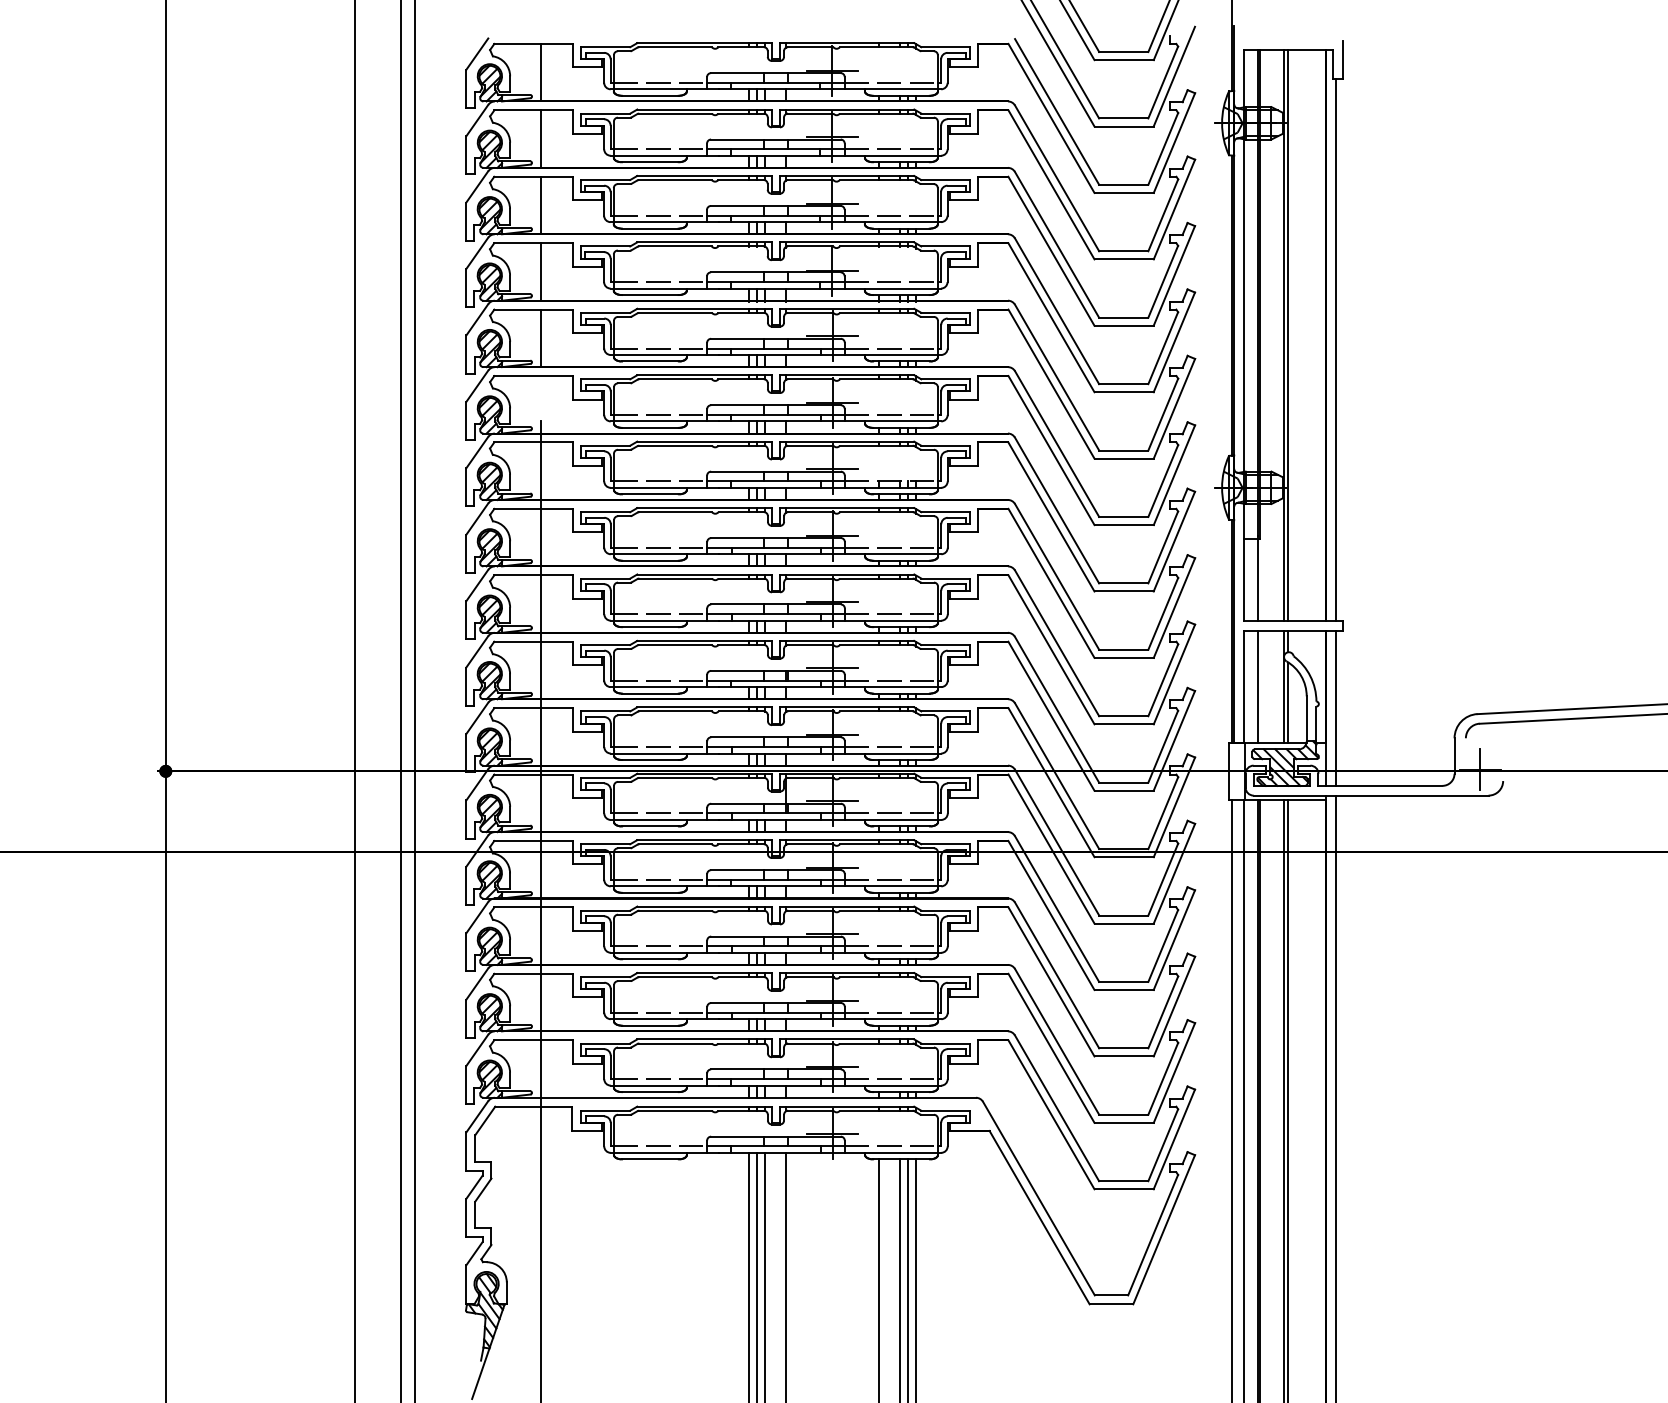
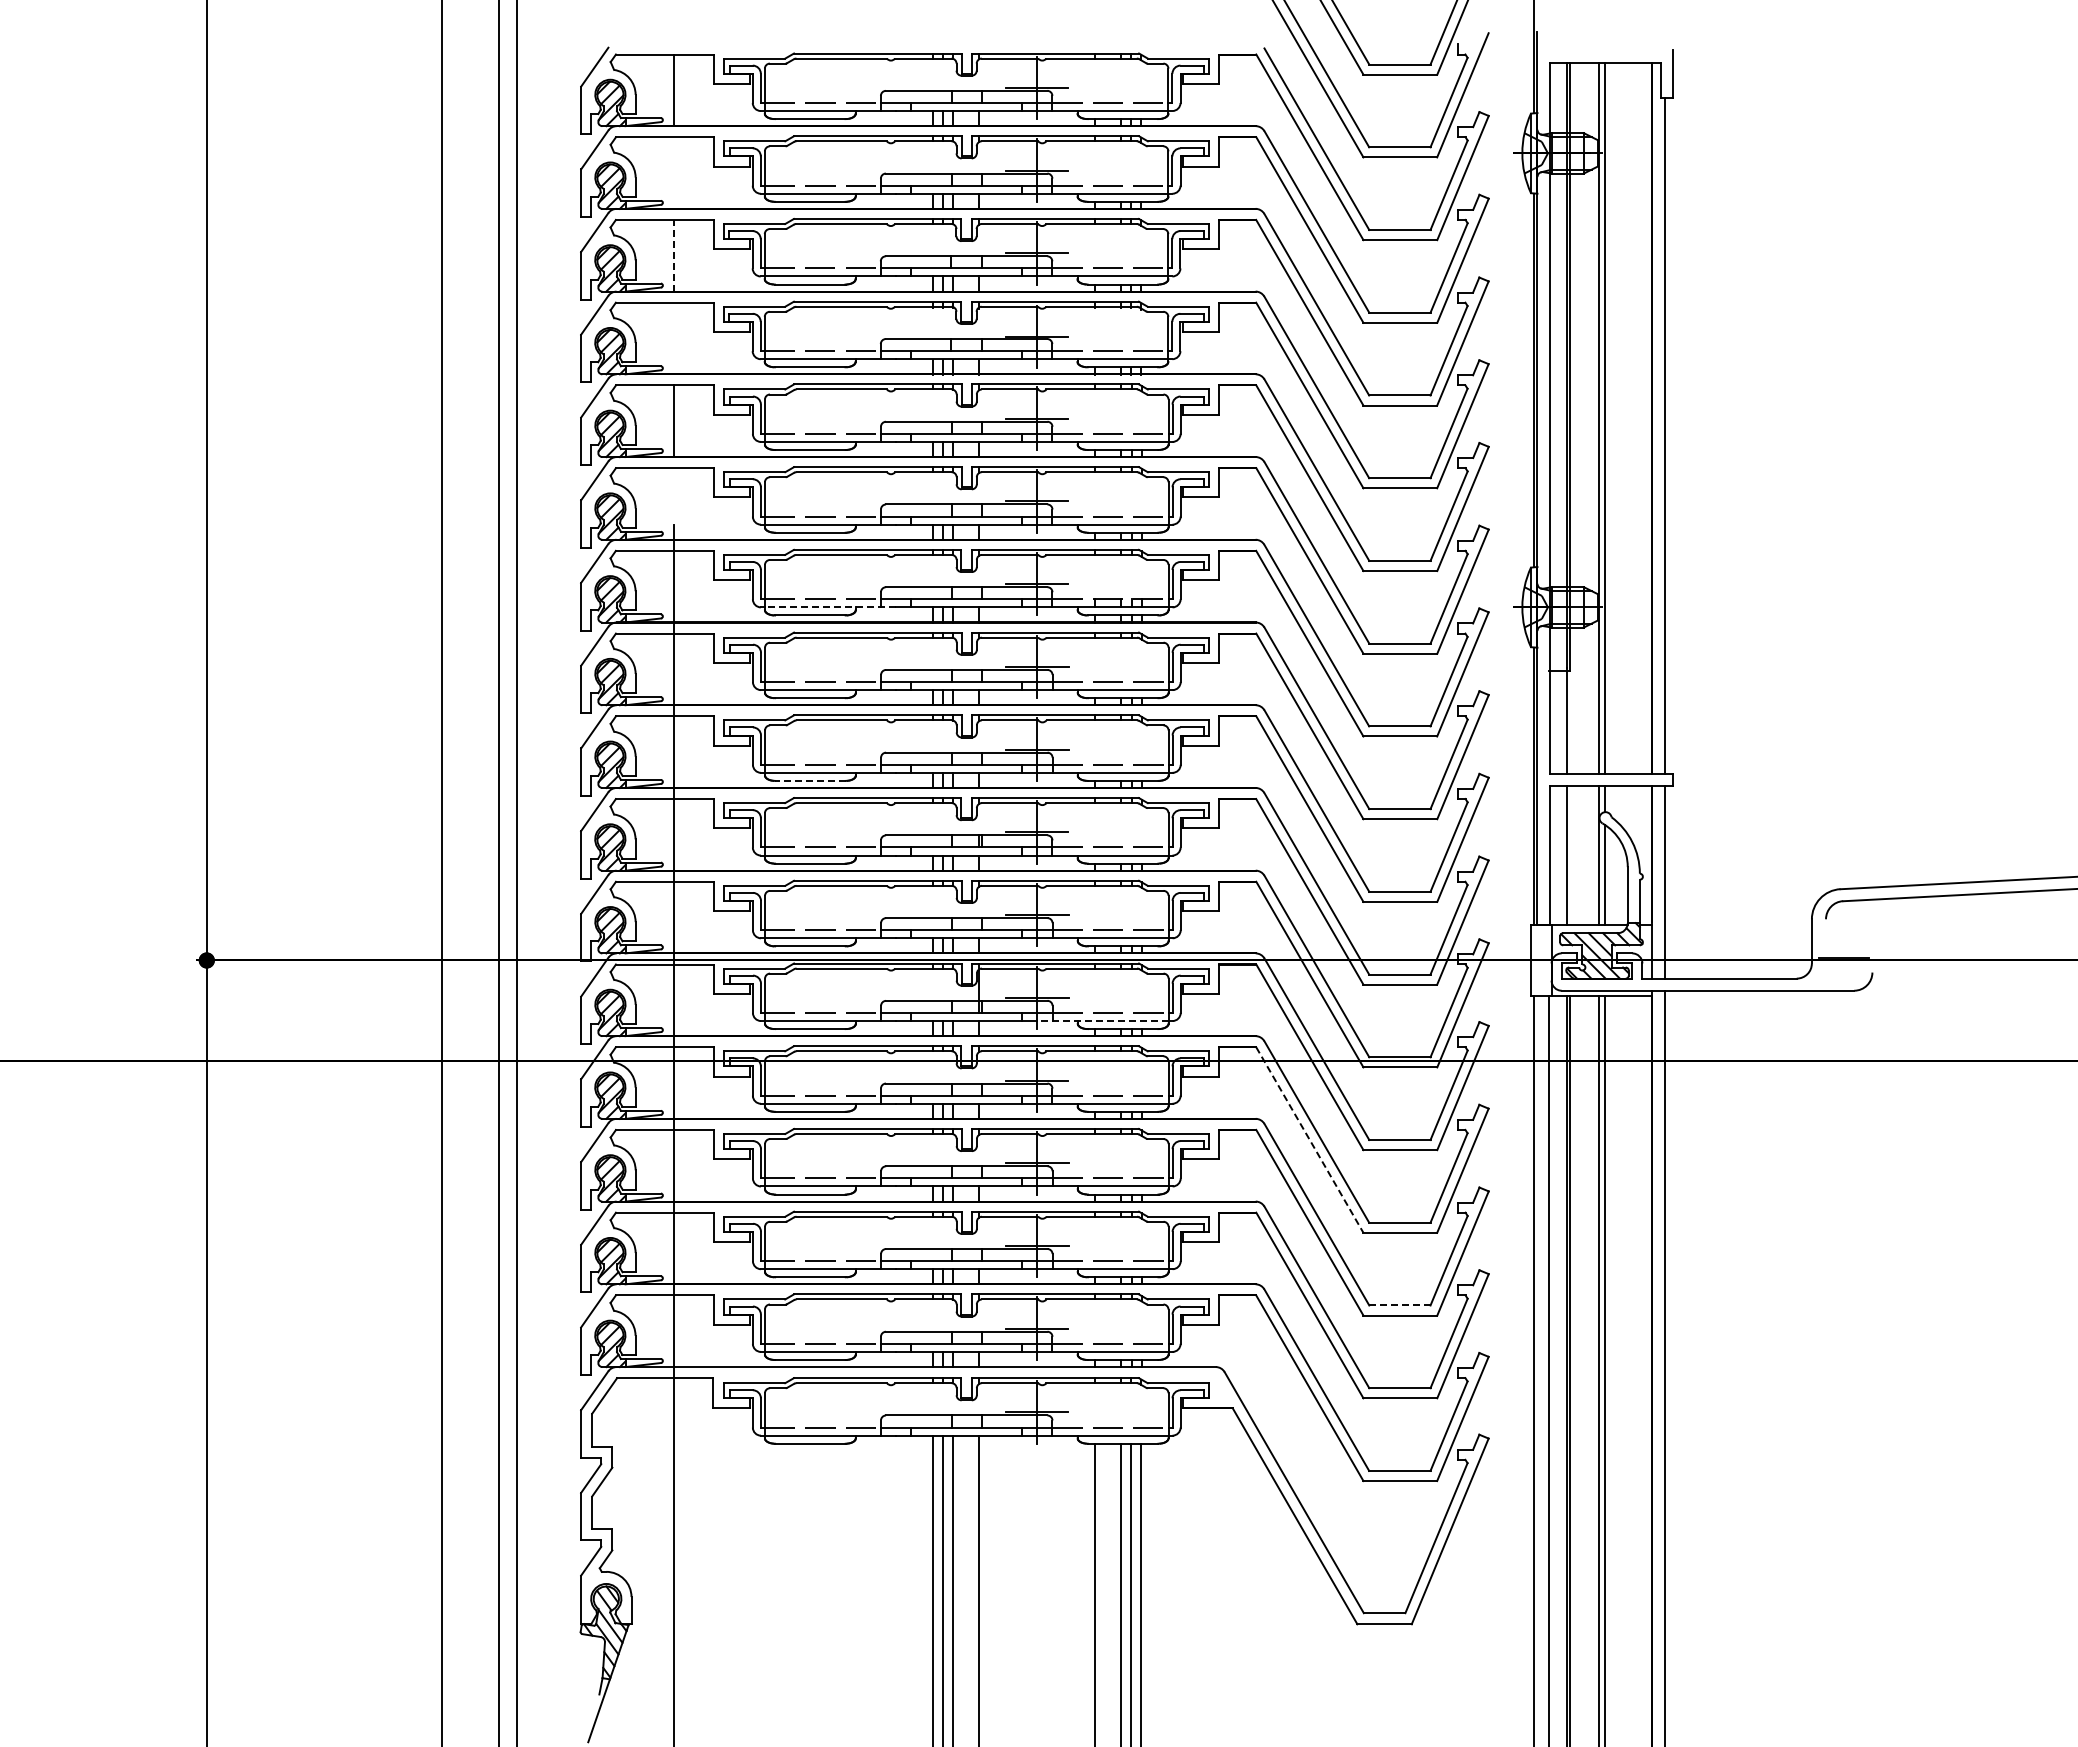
line: (540, 138) -> (673, 172), removed
line: (540, 205) -> (673, 255), solid -> dashed
line: (540, 271) -> (673, 338), removed
line: (666, 487) -> (830, 607), solid -> dashed
line: (649, 626) -> (809, 780), solid -> dashed
line: (1480, 769) -> (1844, 958), removed
line: (885, 820) -> (1103, 1021), solid -> dashed
line: (1051, 915) -> (1310, 1140), solid -> dashed
line: (1123, 1048) -> (1399, 1305), solid -> dashed

